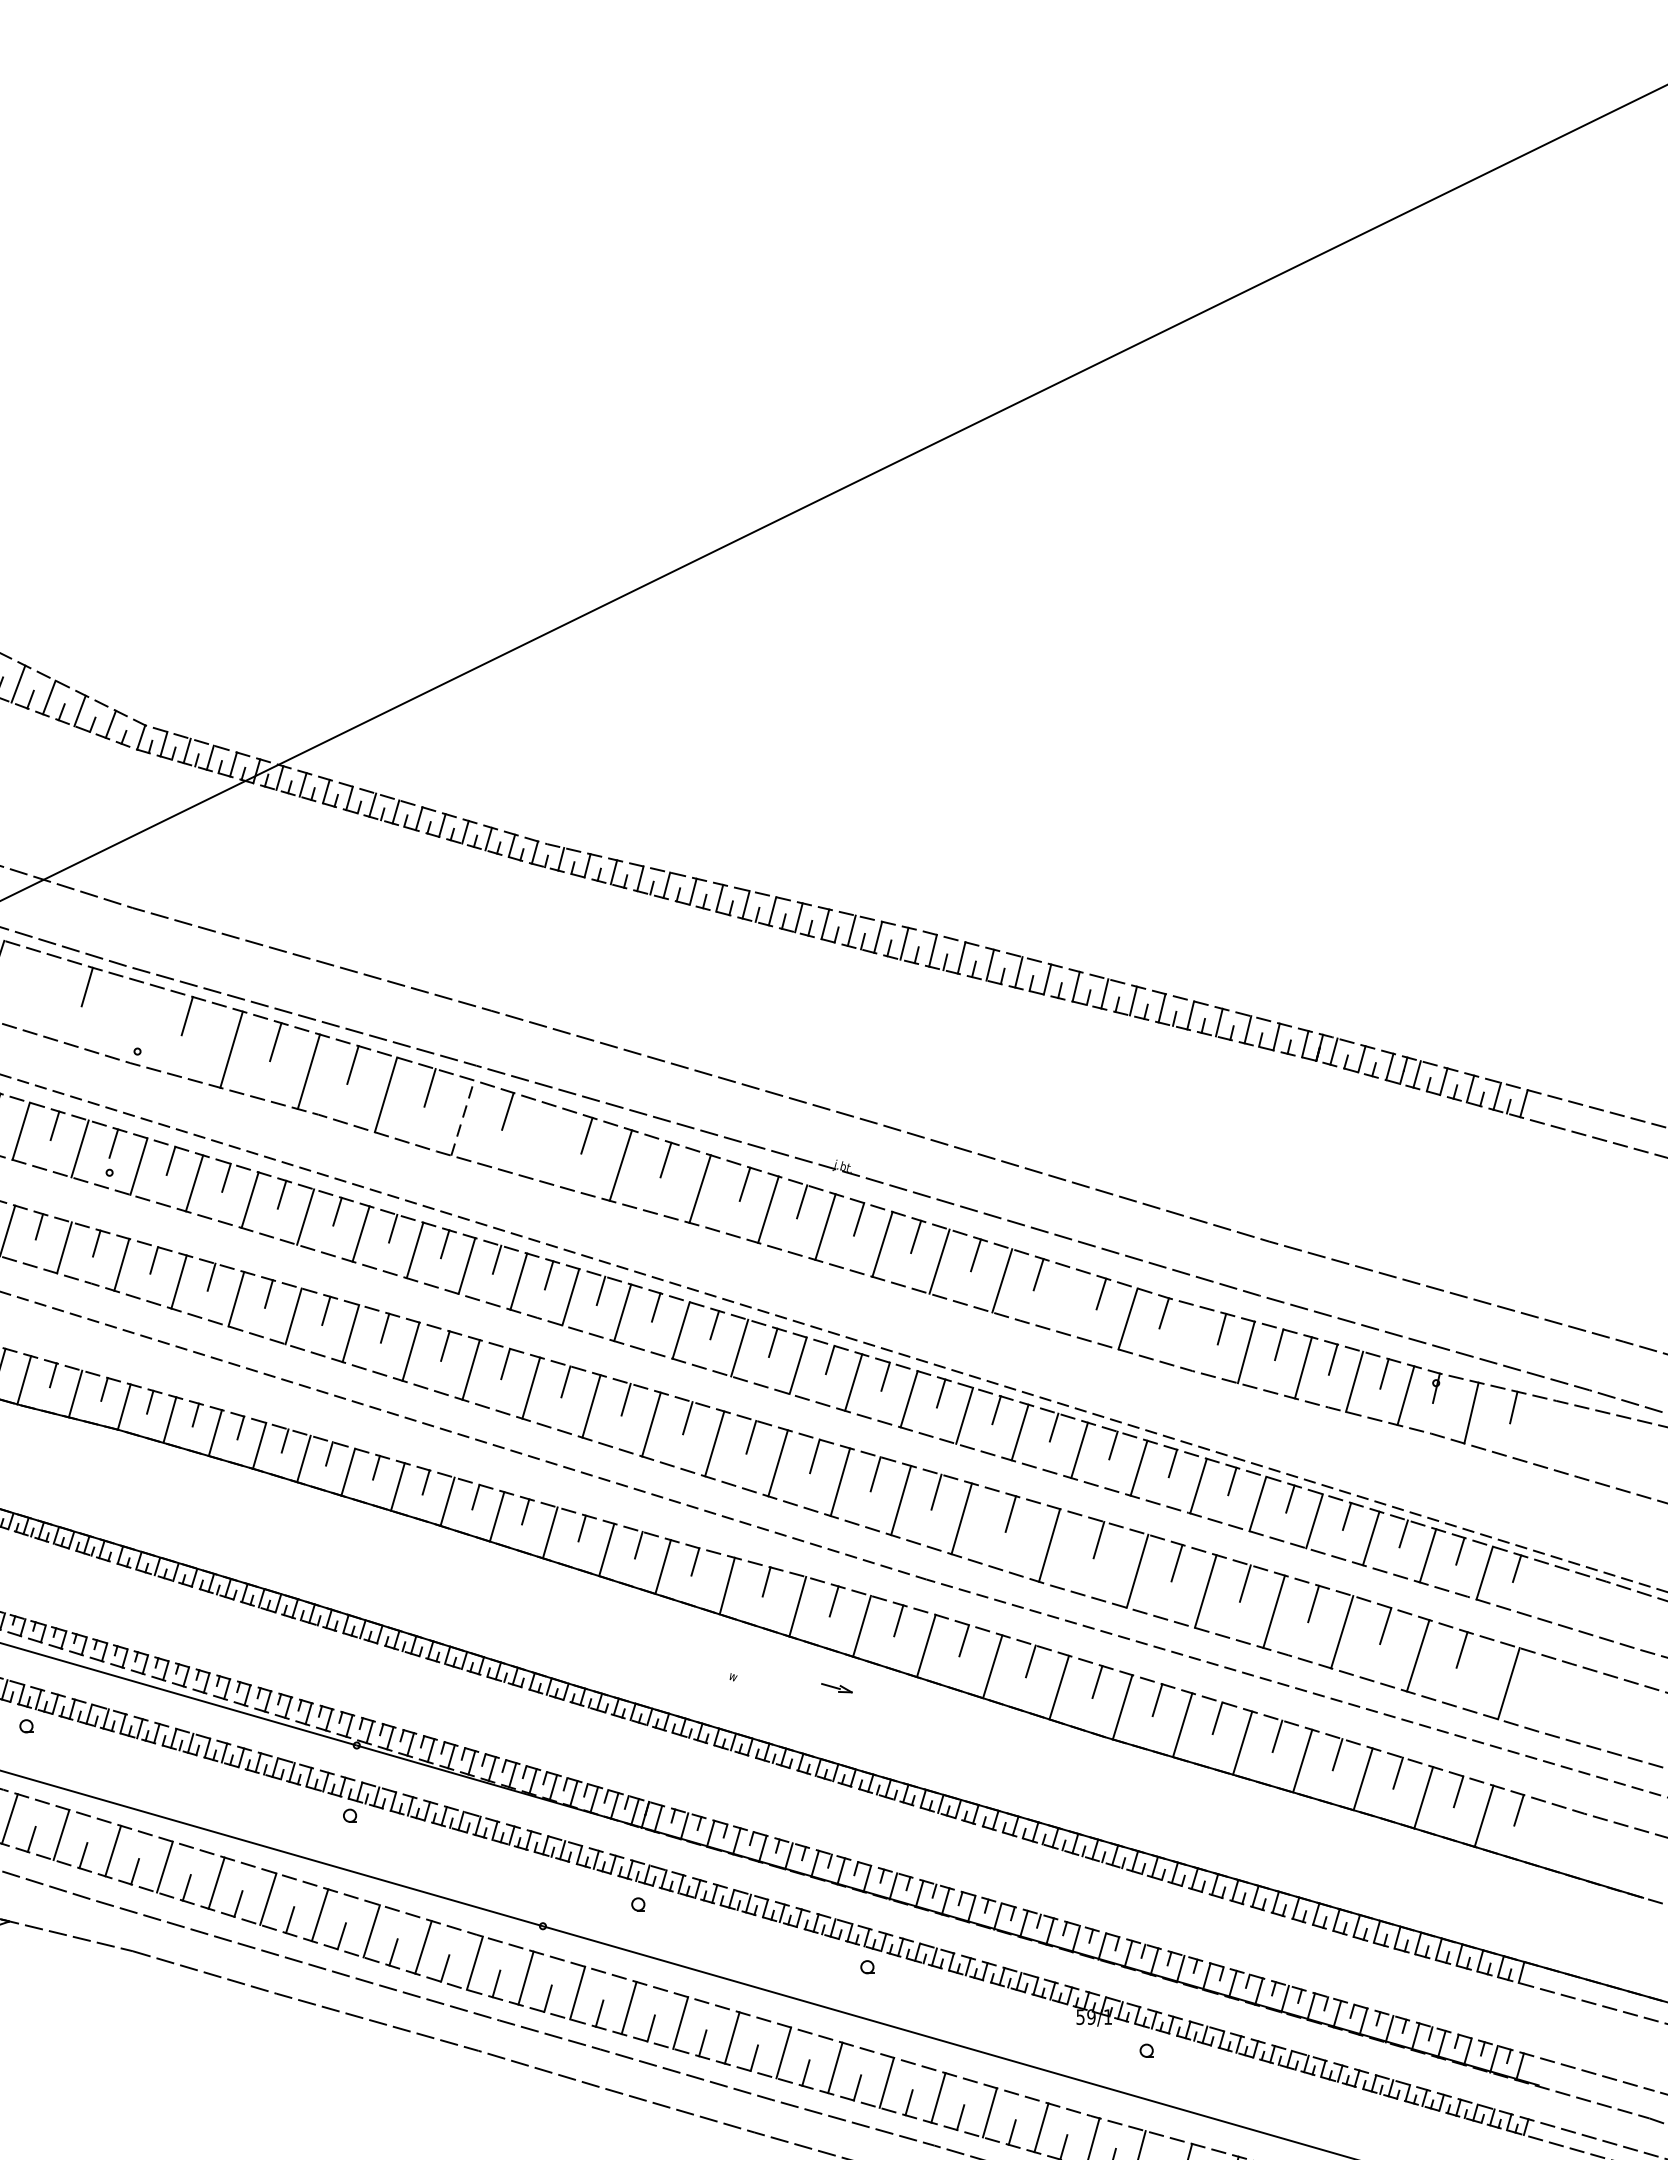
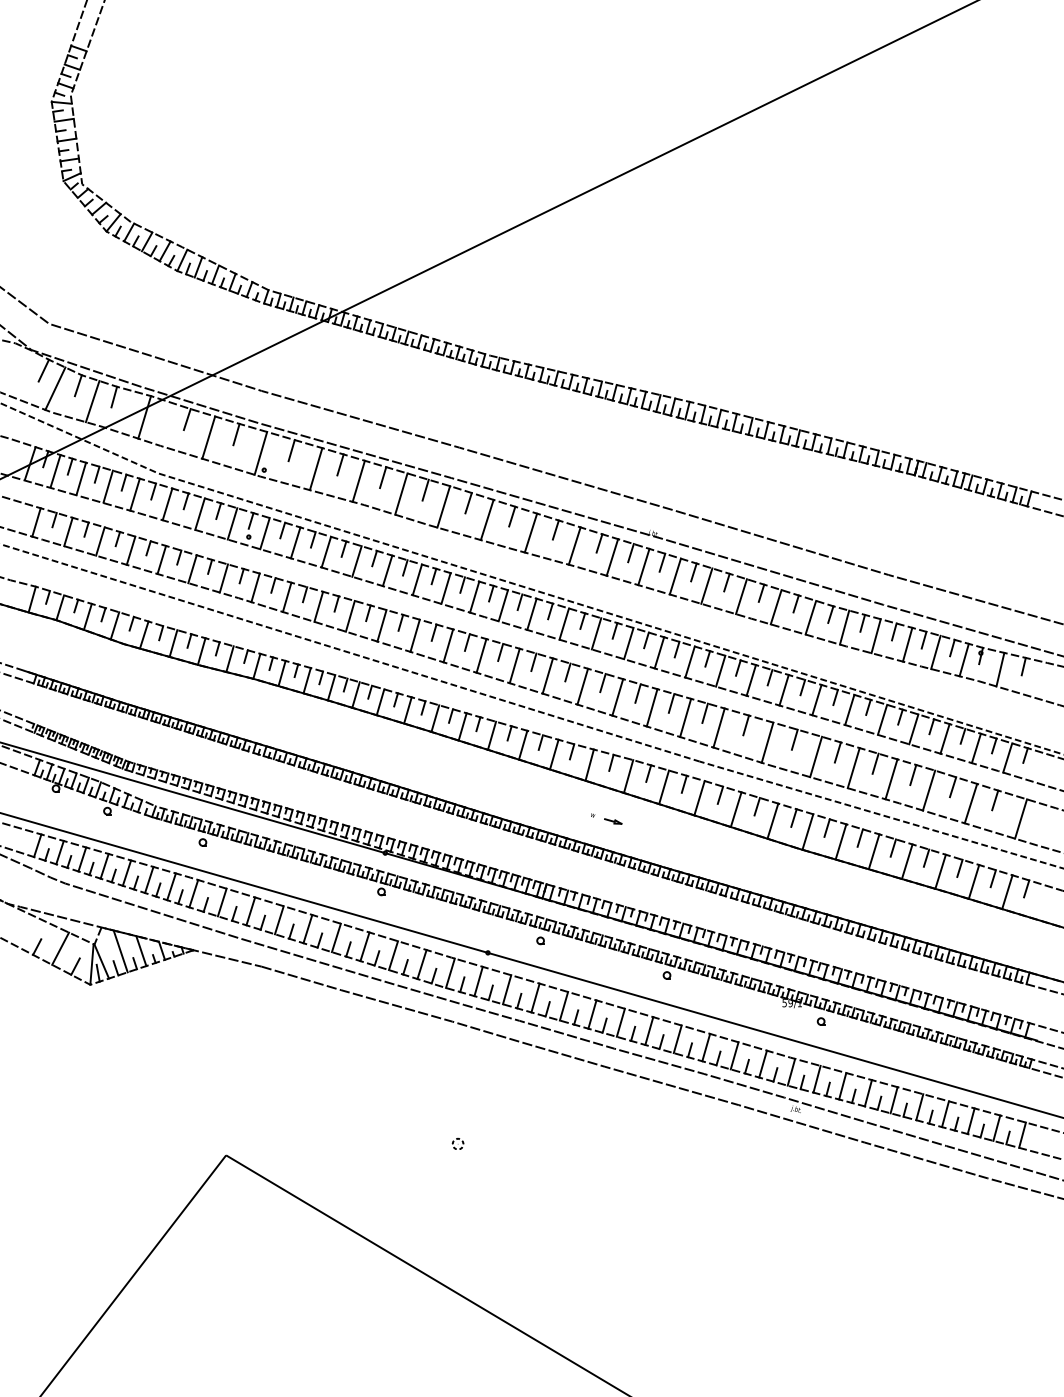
line: (36, 992) -> (208, 437), added
line: (130, 1019) -> (260, 452), added
line: (462, 1117) -> (443, 506), dashed -> solid
line: (540, 1140) -> (486, 519), added
line: (1063, 1300) -> (775, 607), added
line: (1188, 1336) -> (844, 627), added
part: (837, 1688) -> (613, 821), moved

